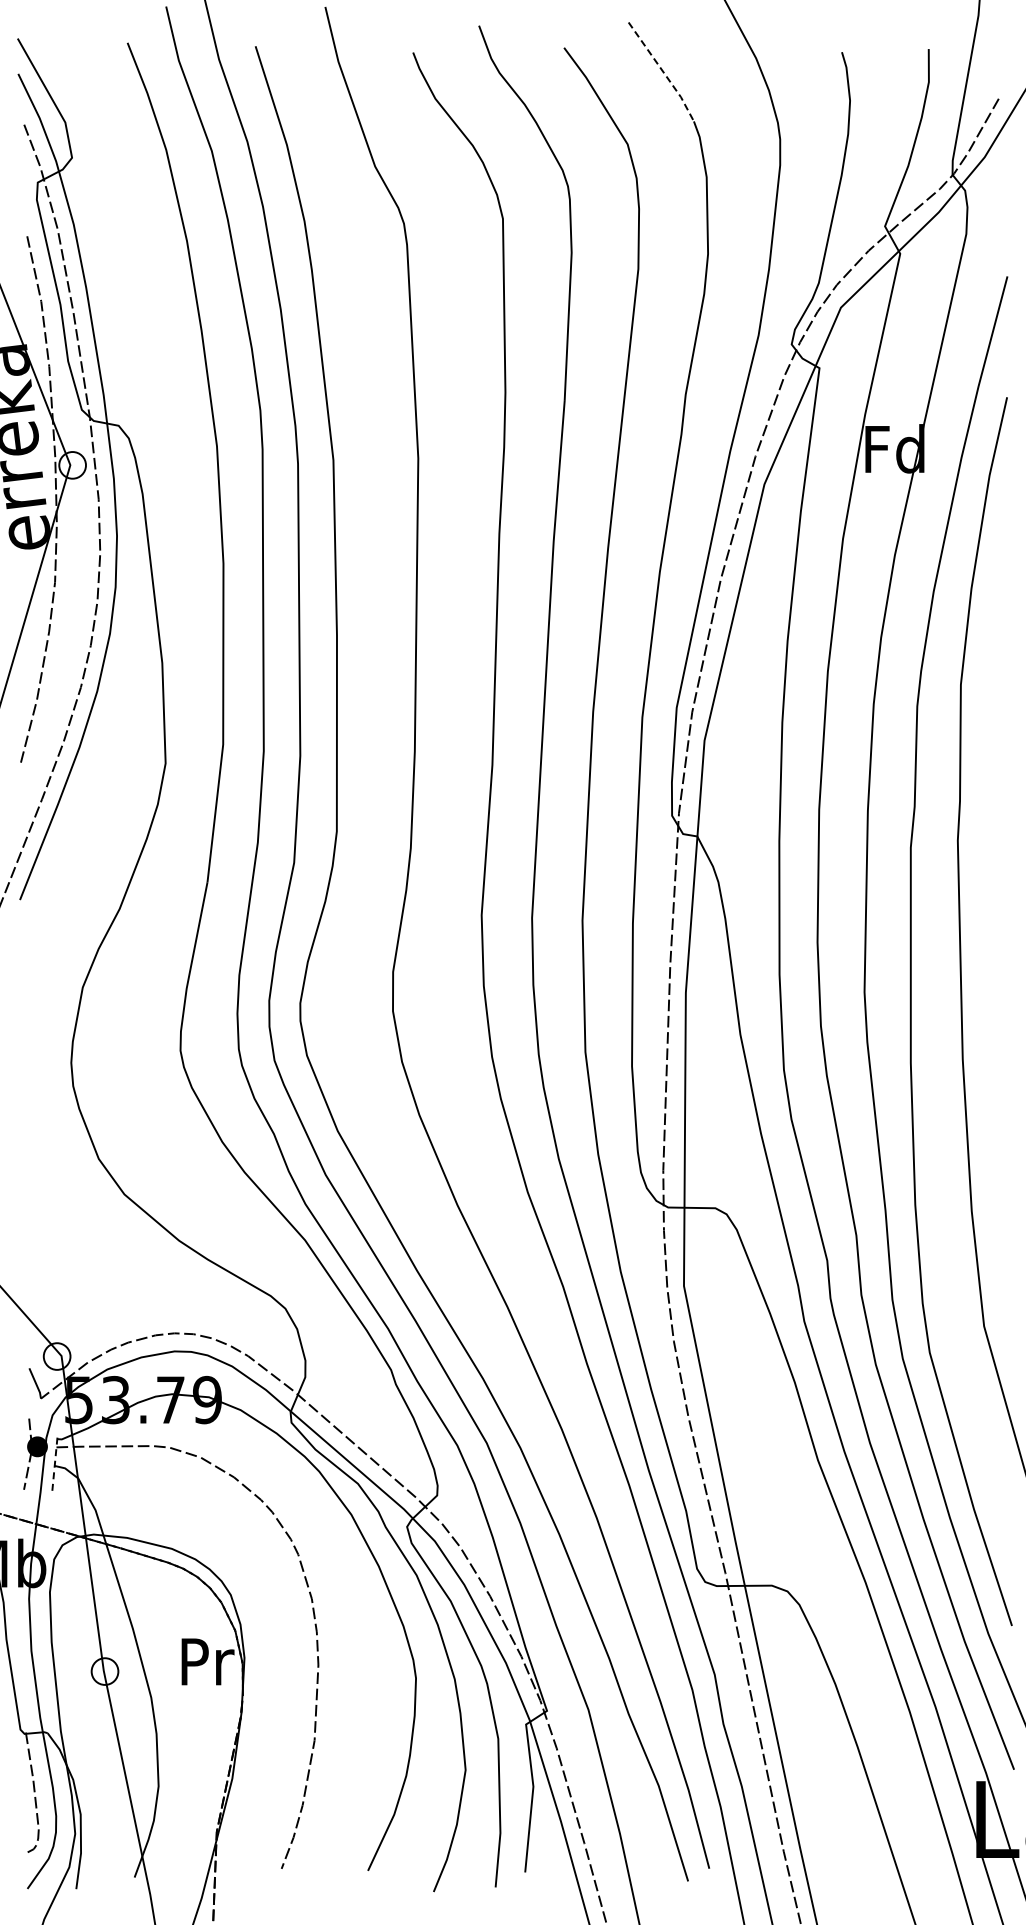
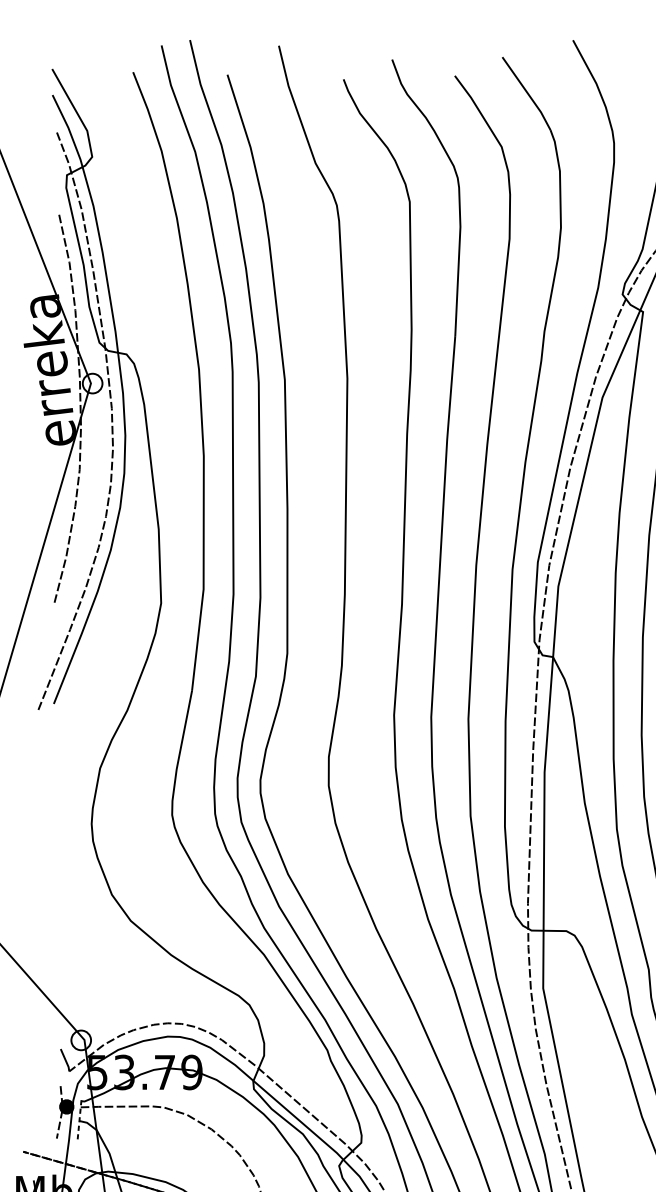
line: (663, 72) -> (528, 94), dashed -> solid

